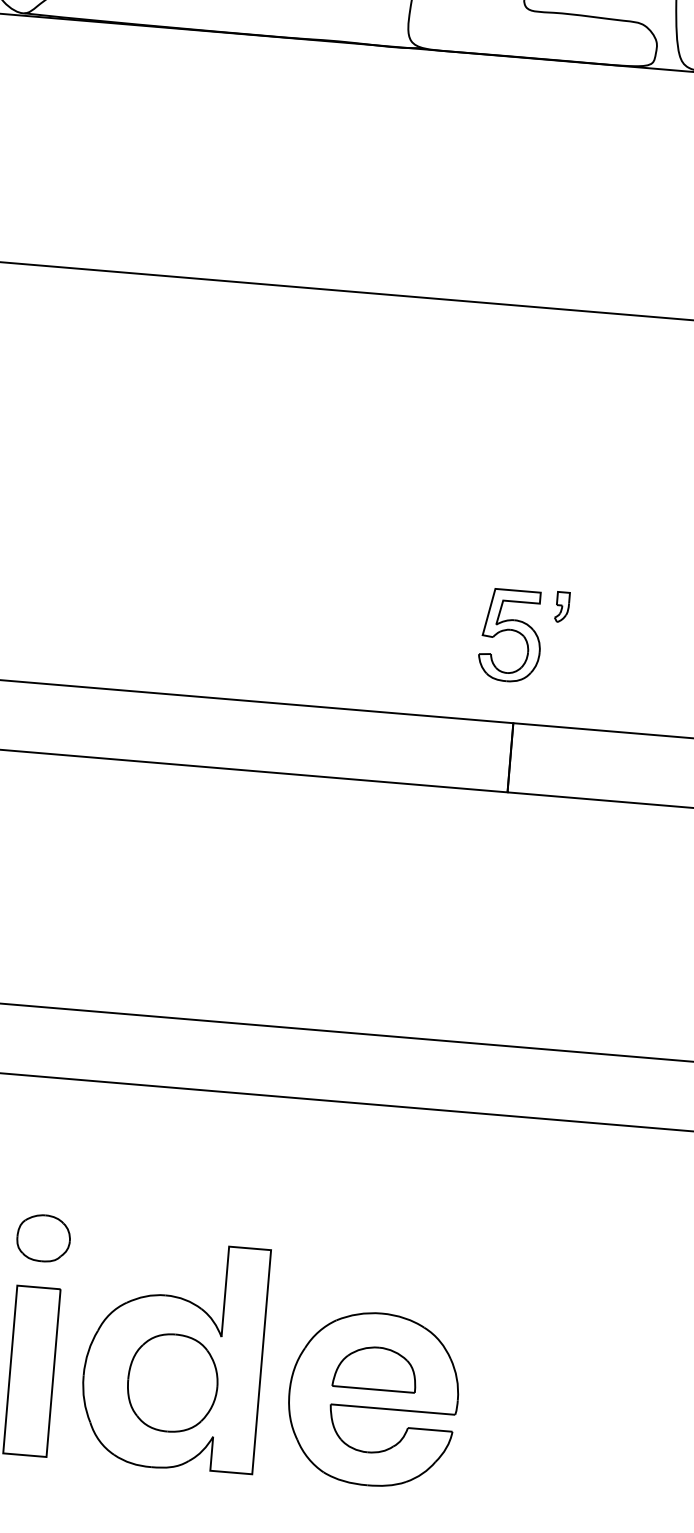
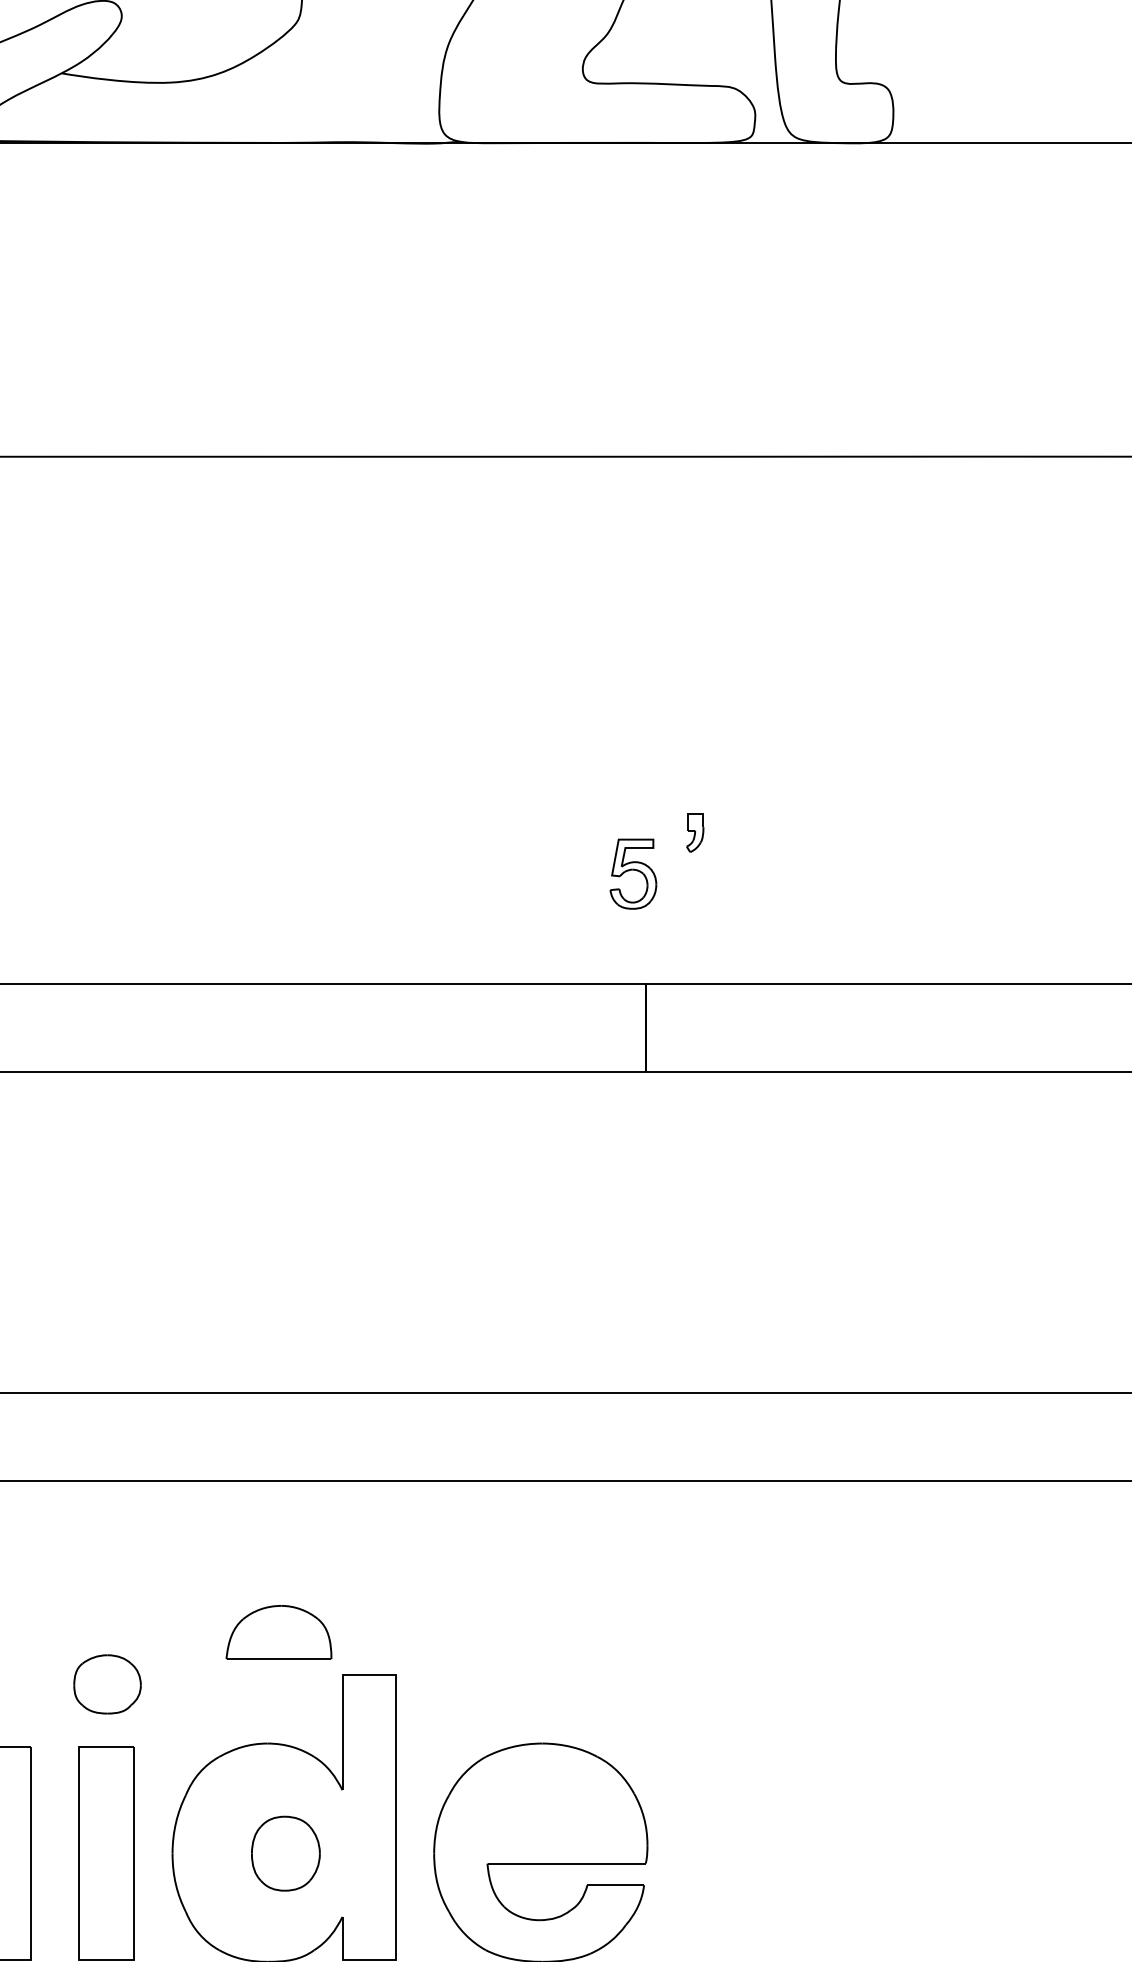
part: (511, 635) -> (633, 873), size x0.6
part: (374, 1368) -> (278, 1632), moved
part: (172, 1383) -> (285, 1853), size x0.6

